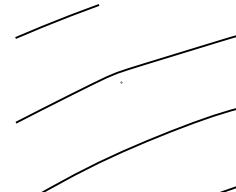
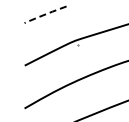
line: (57, 20) -> (45, 14), solid -> dashed

